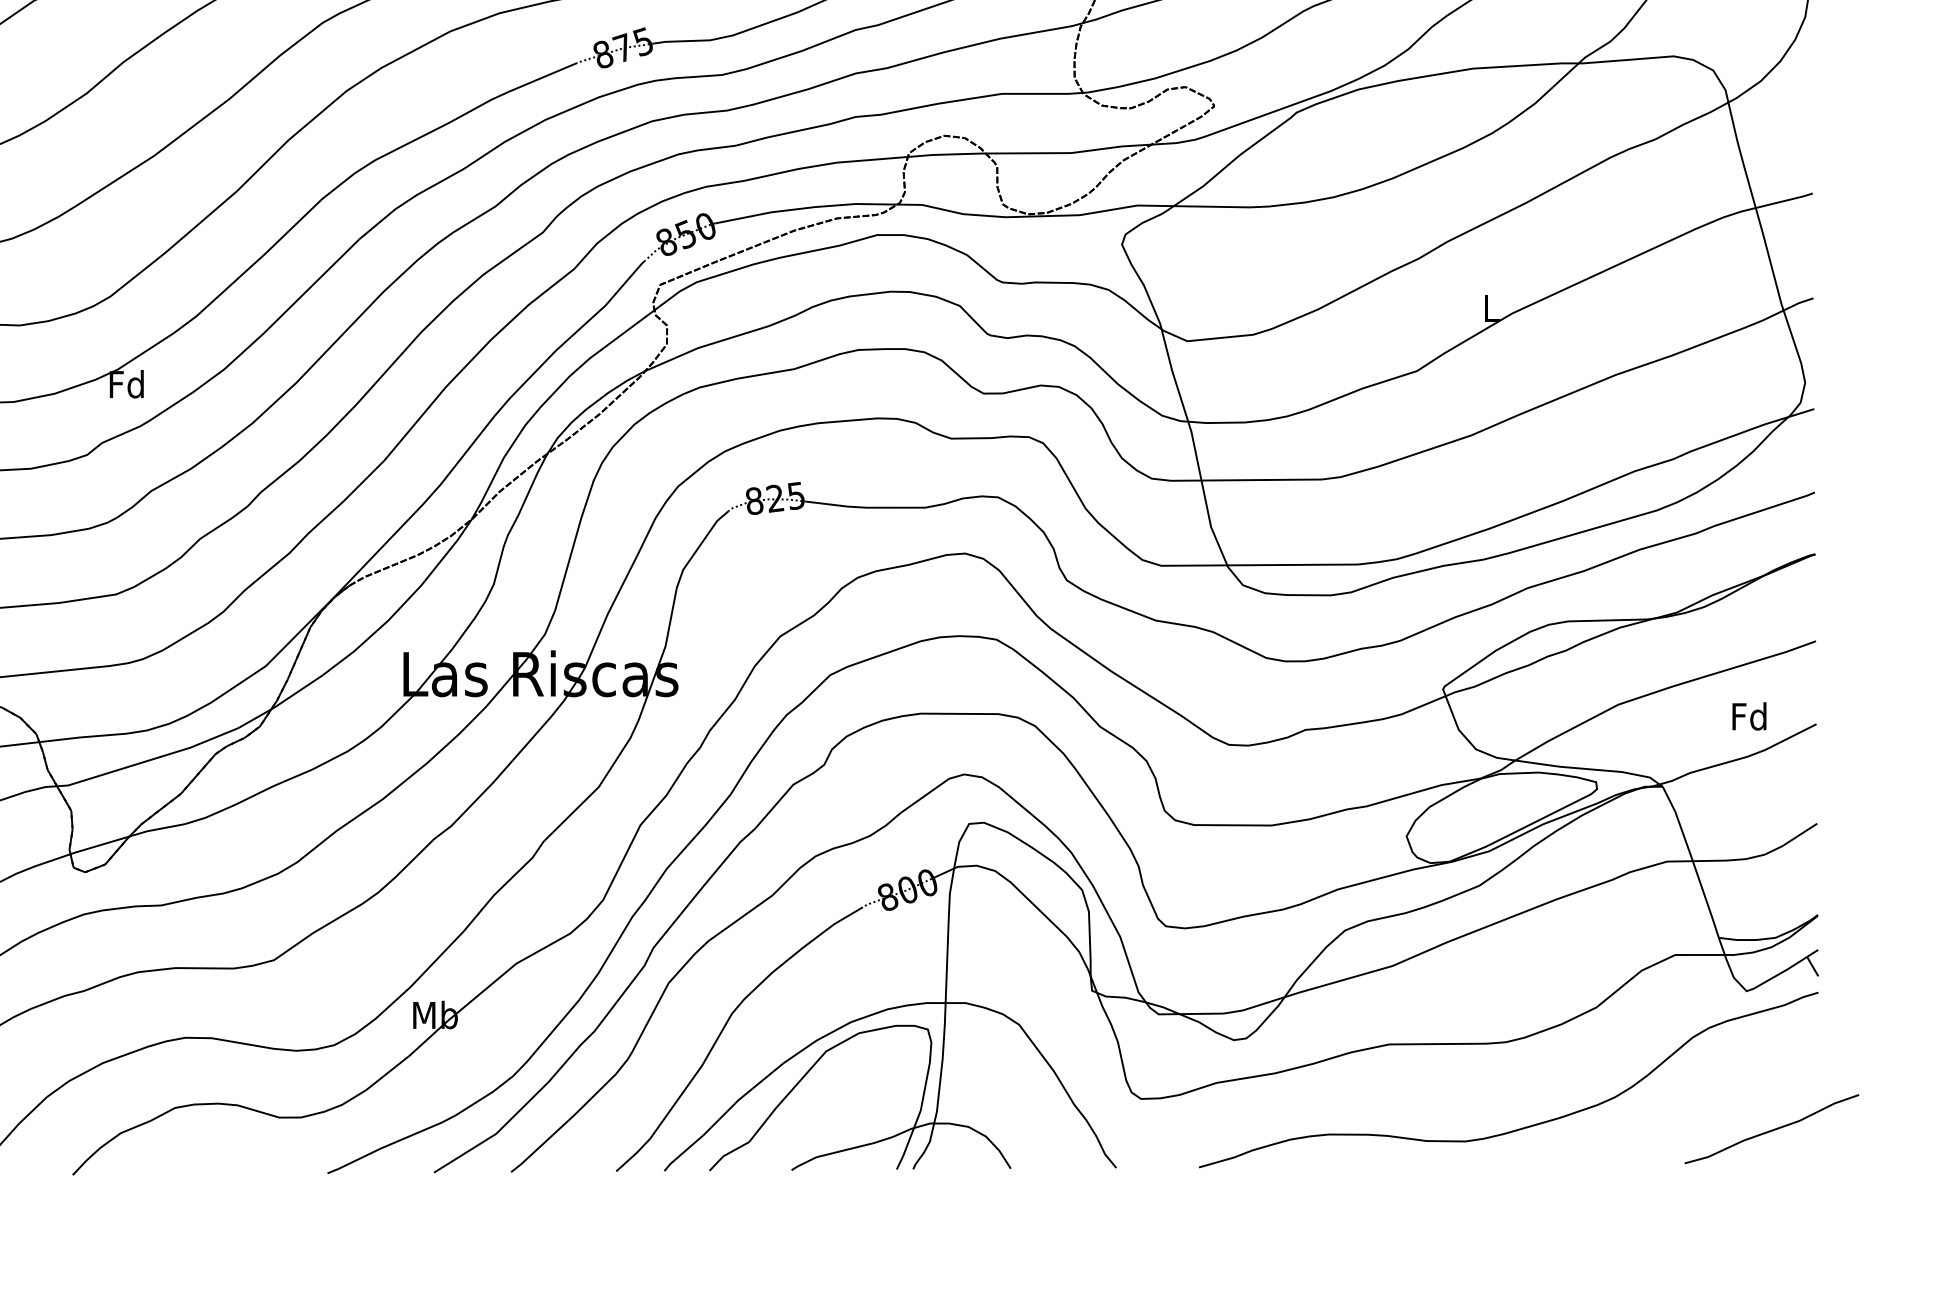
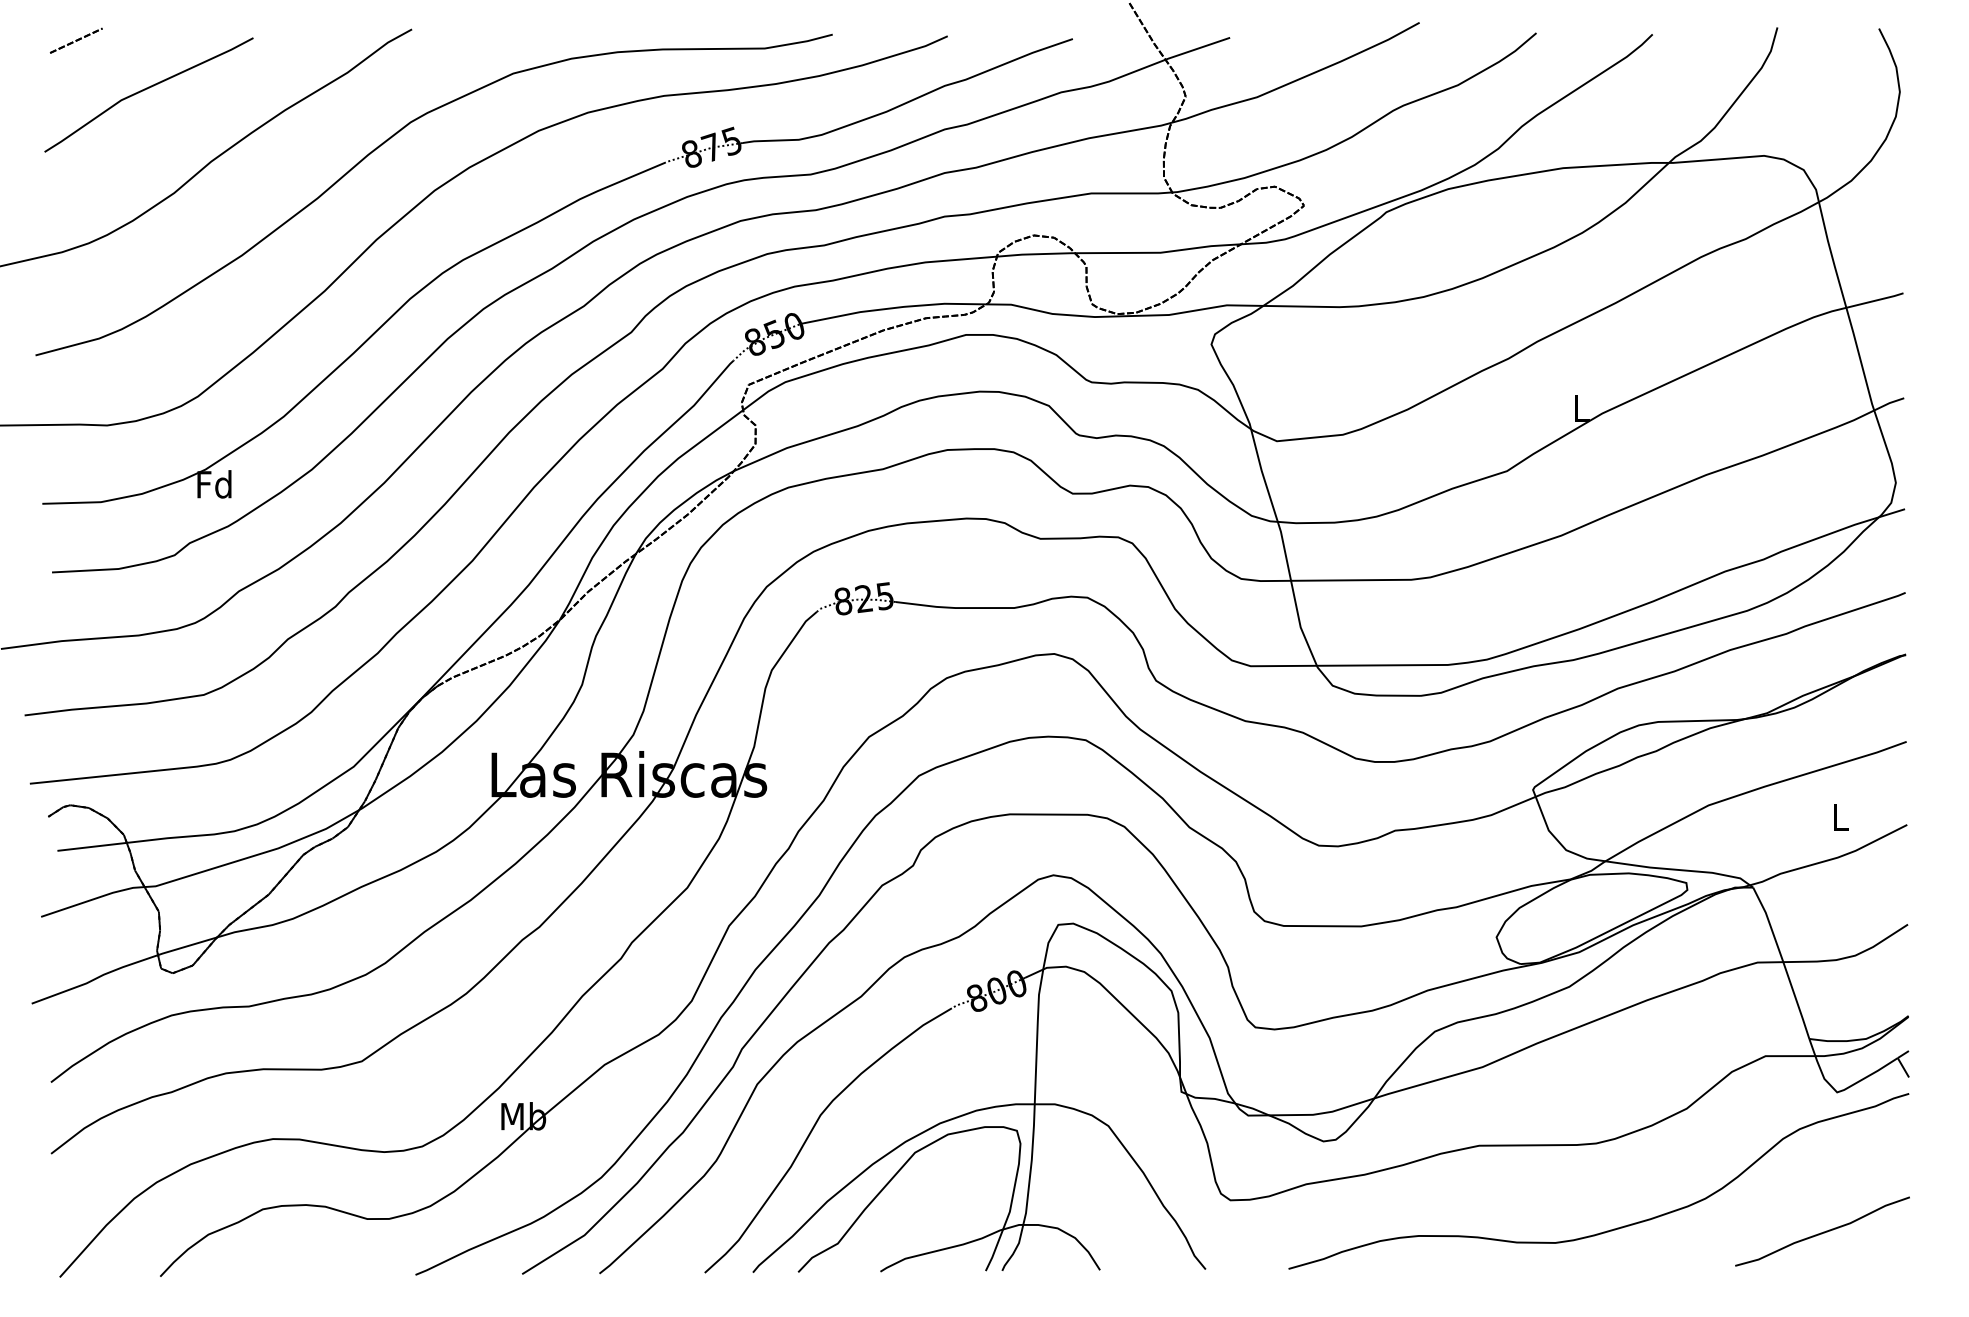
text: (1748, 715) -> (1839, 816), Fd -> L
curve: (1772, 1129) -> (1823, 1231), moved

